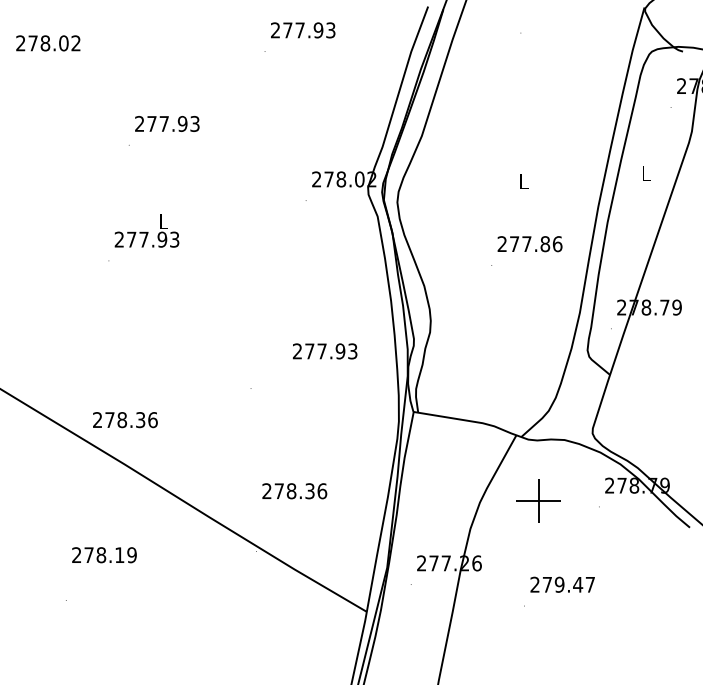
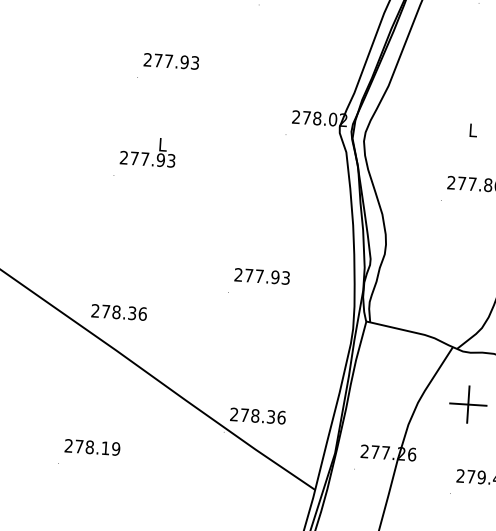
text: (325, 351) -> (262, 276), moved
text: (294, 491) -> (257, 416), moved
text: (104, 555) -> (92, 447), moved

